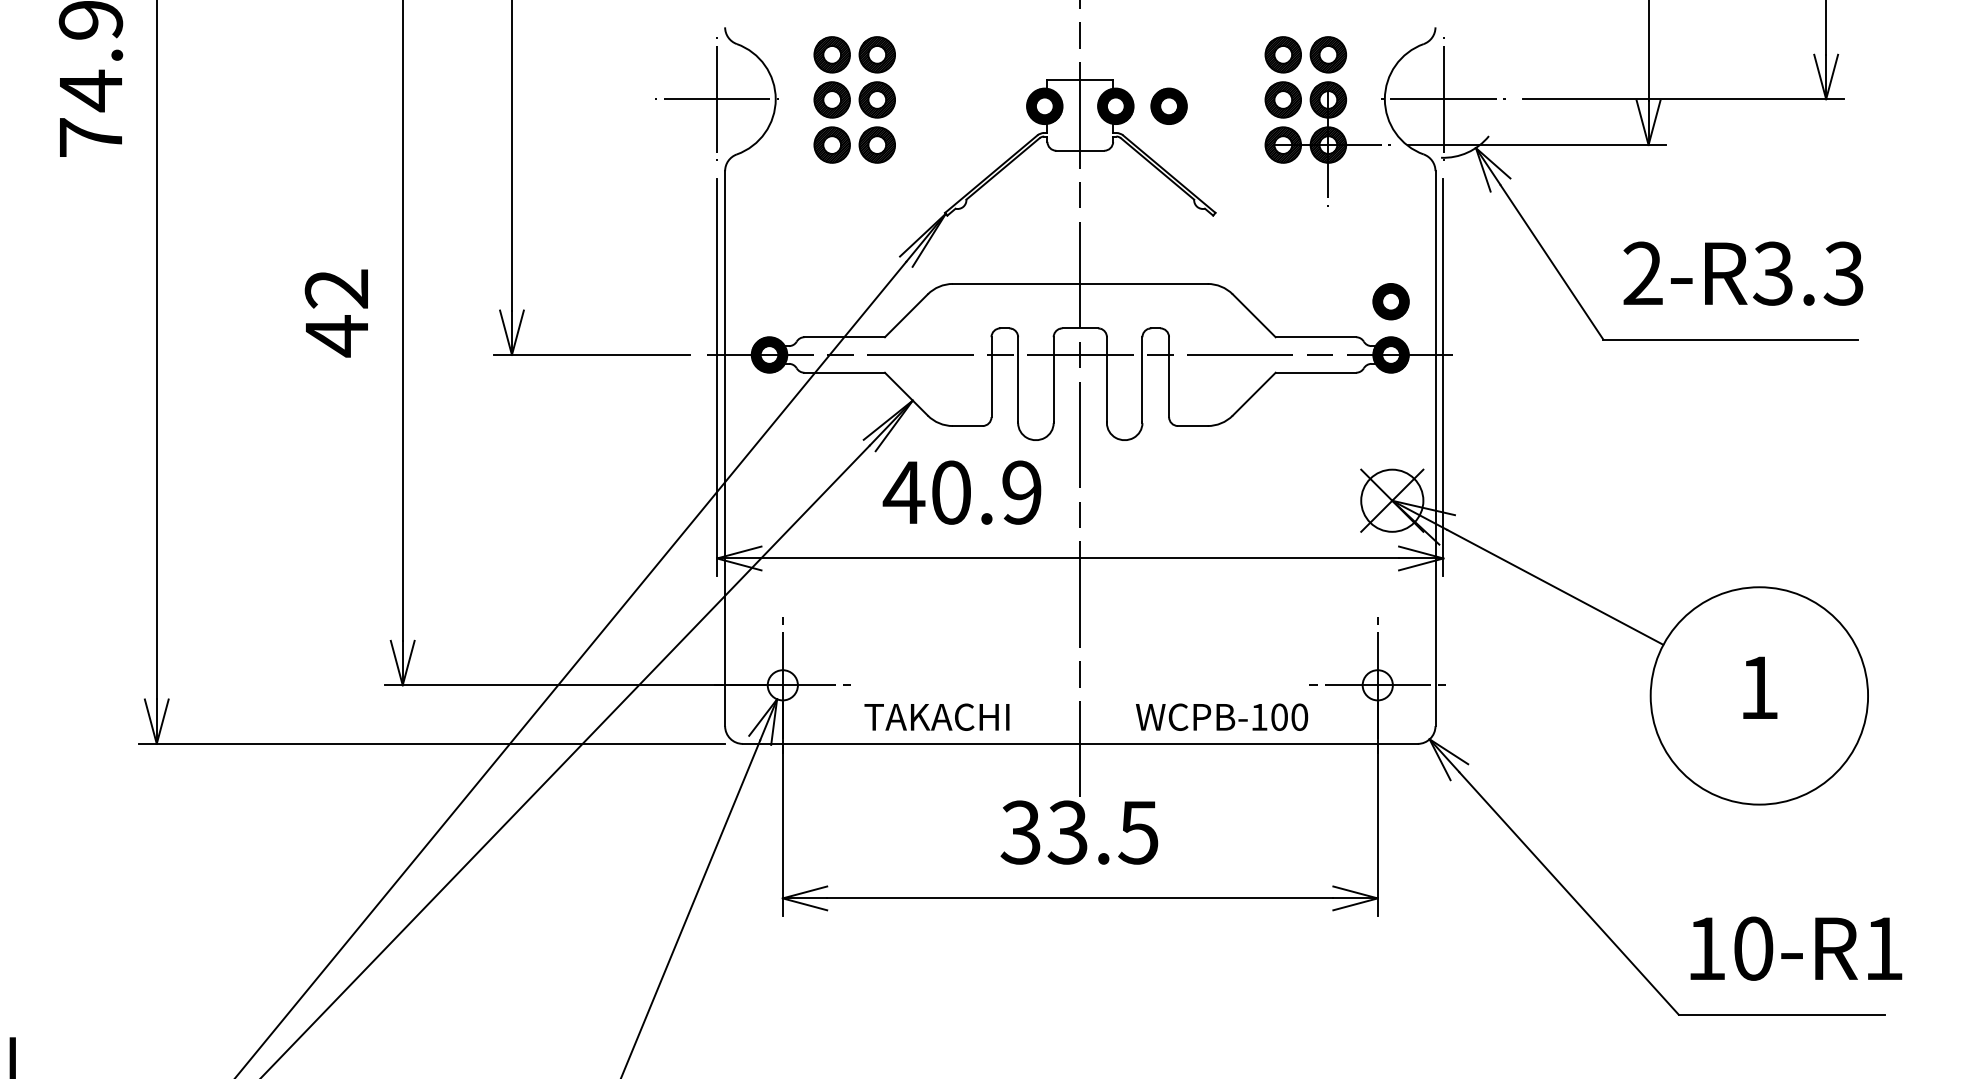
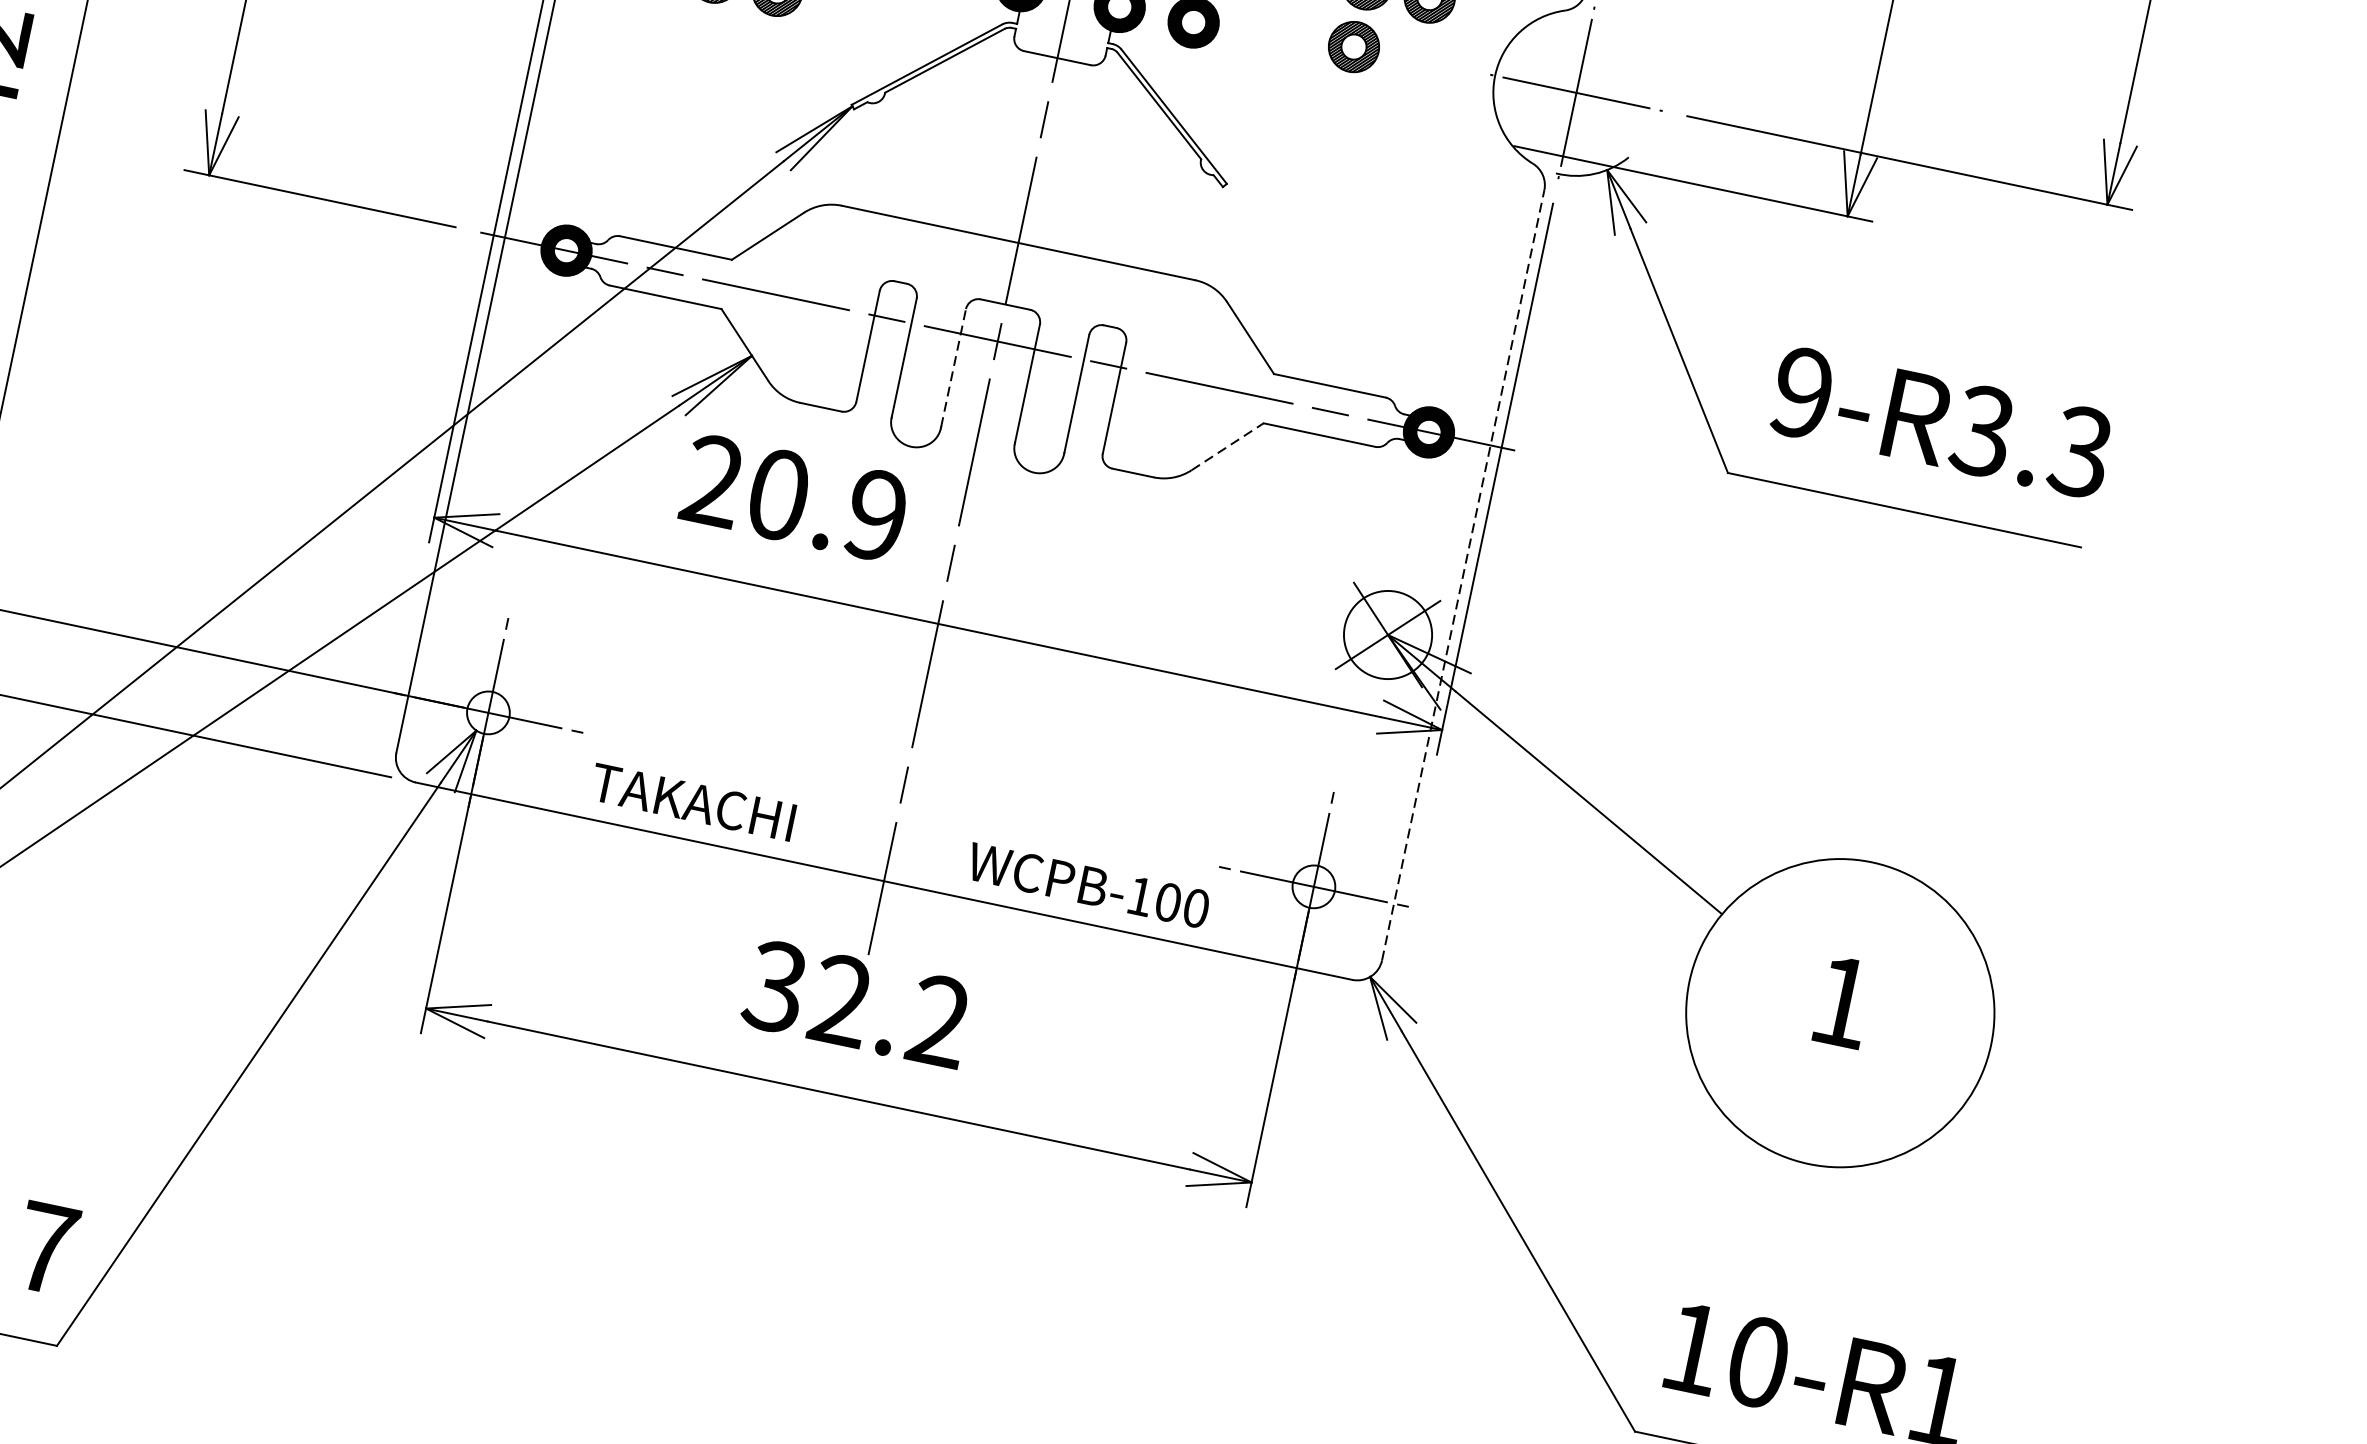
part: (1327, 143) -> (1402, 120), removed
text: (1642, 273) -> (1801, 392), 2-R3.3 -> 9-R3.3
part: (1390, 301) -> (1443, 358), removed
line: (1053, 379) -> (953, 367), solid -> dashed
line: (1254, 393) -> (1228, 445), solid -> dashed
line: (1435, 448) -> (1463, 575), solid -> dashed
text: (903, 491) -> (712, 479), 40.9 -> 20.9
text: (1102, 832) -> (888, 1010), 33.5 -> 32.2

